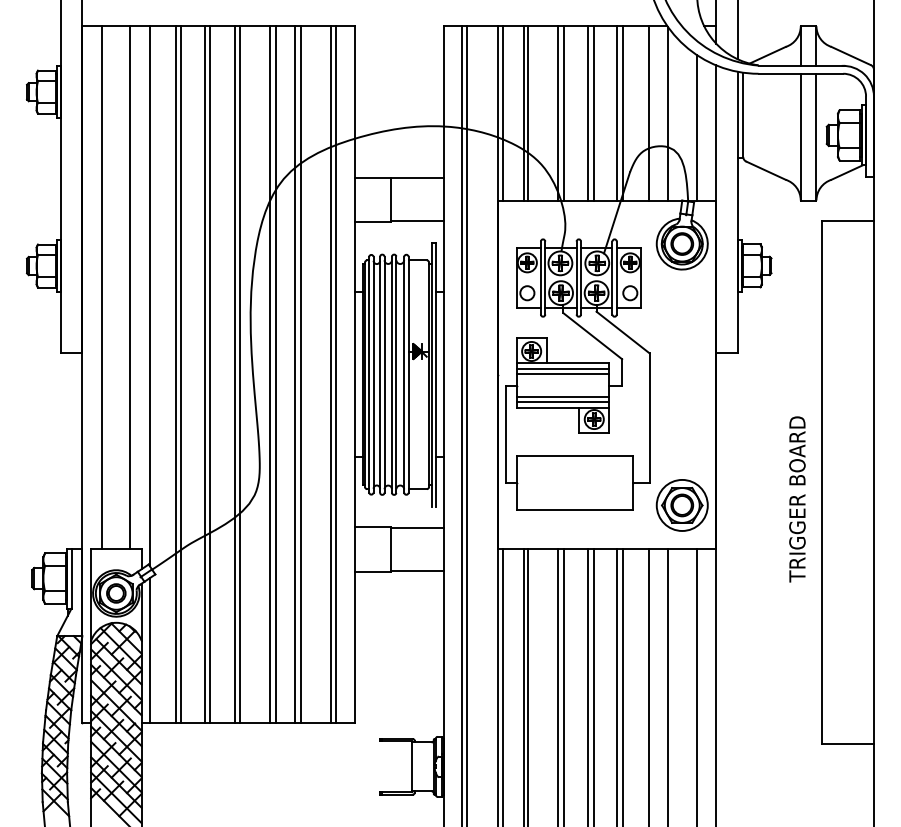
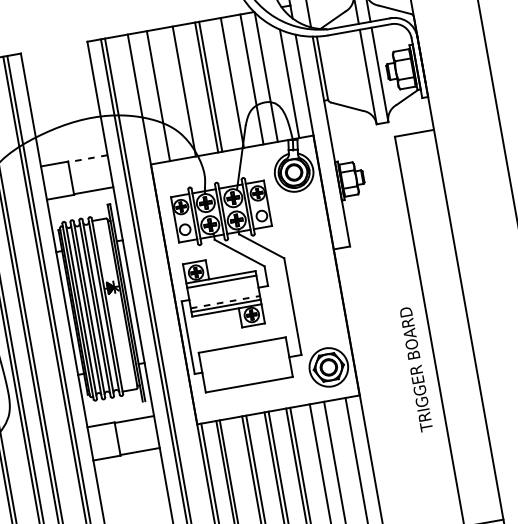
line: (503, 113) -> (143, 98), removed
line: (528, 113) -> (162, 95), removed
line: (563, 113) -> (188, 90), removed
line: (617, 113) -> (228, 83), removed
line: (416, 178) -> (87, 158), solid -> dashed
line: (562, 374) -> (222, 285), removed
line: (563, 396) -> (225, 301), solid -> dashed
text: (797, 499) -> (416, 369), moved

